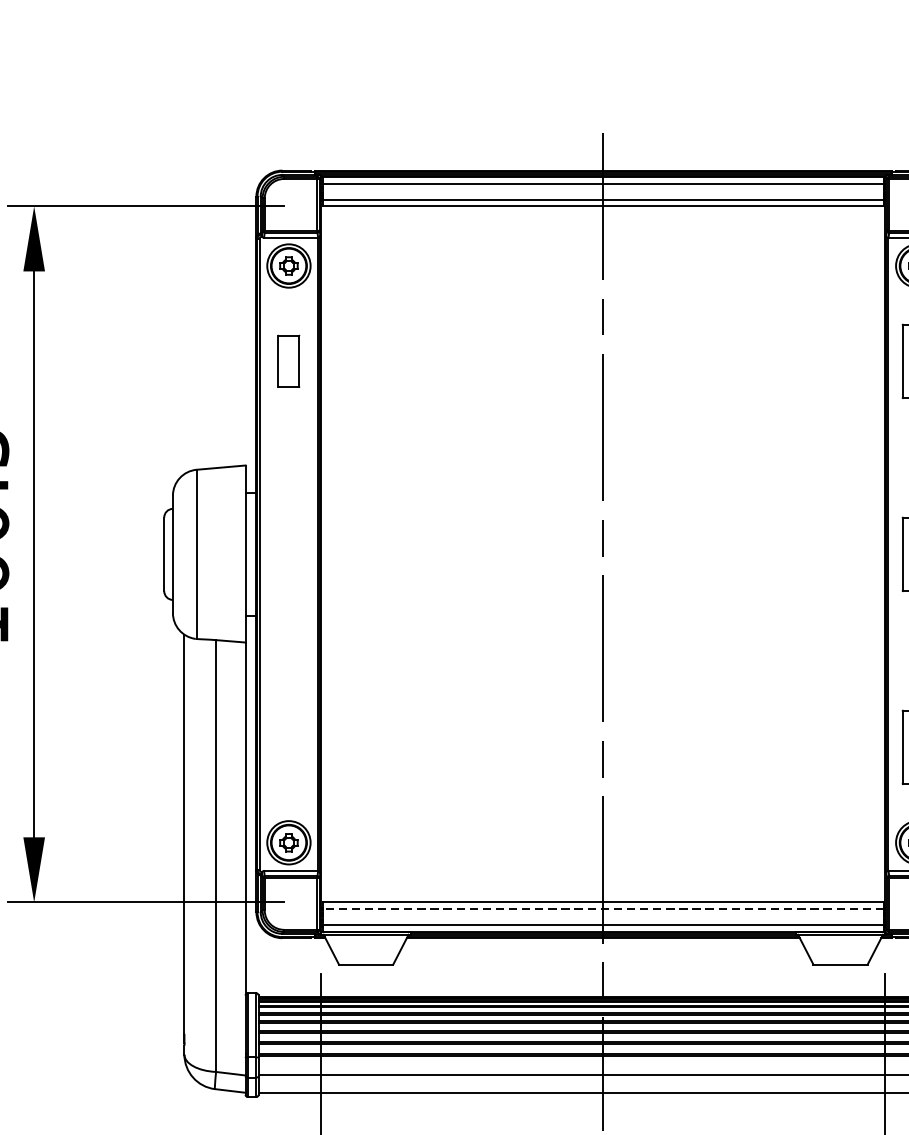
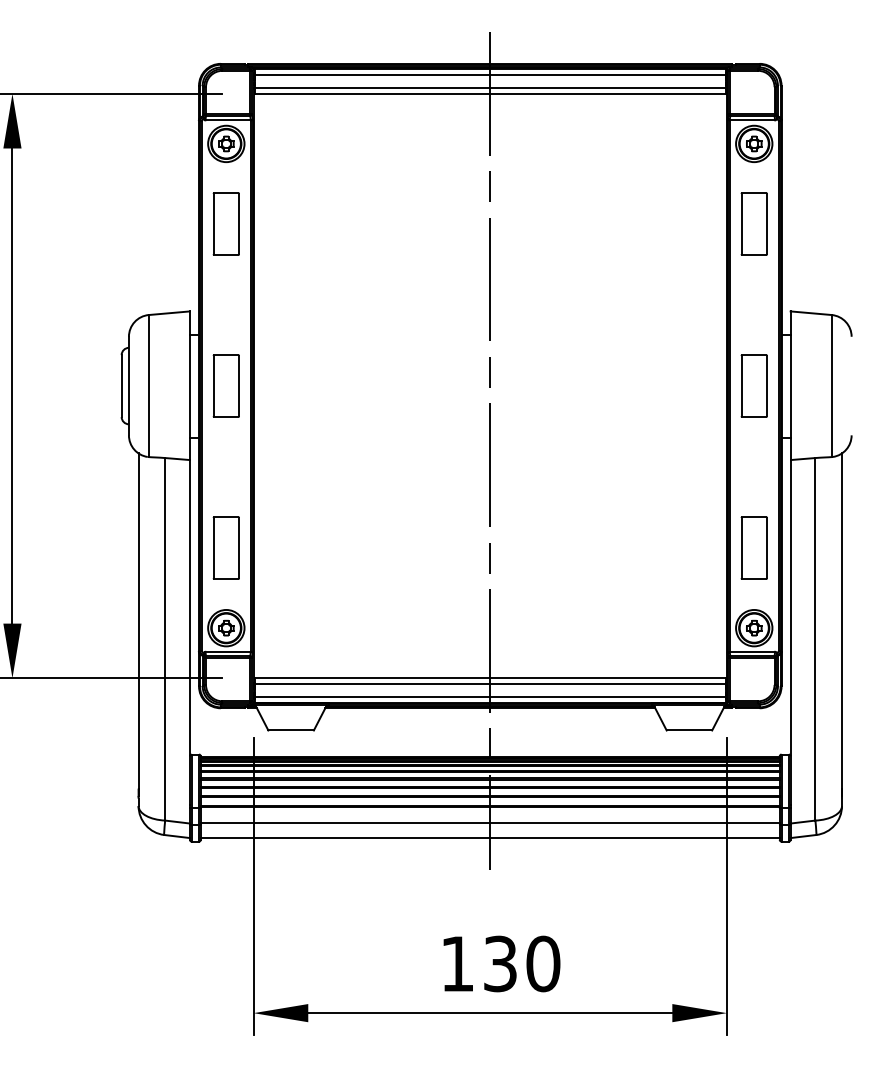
part: (287, 360) -> (225, 223), size x1.43
part: (287, 553) -> (225, 385), added
part: (287, 746) -> (225, 547), added
line: (603, 908) -> (490, 683), dashed -> solid

